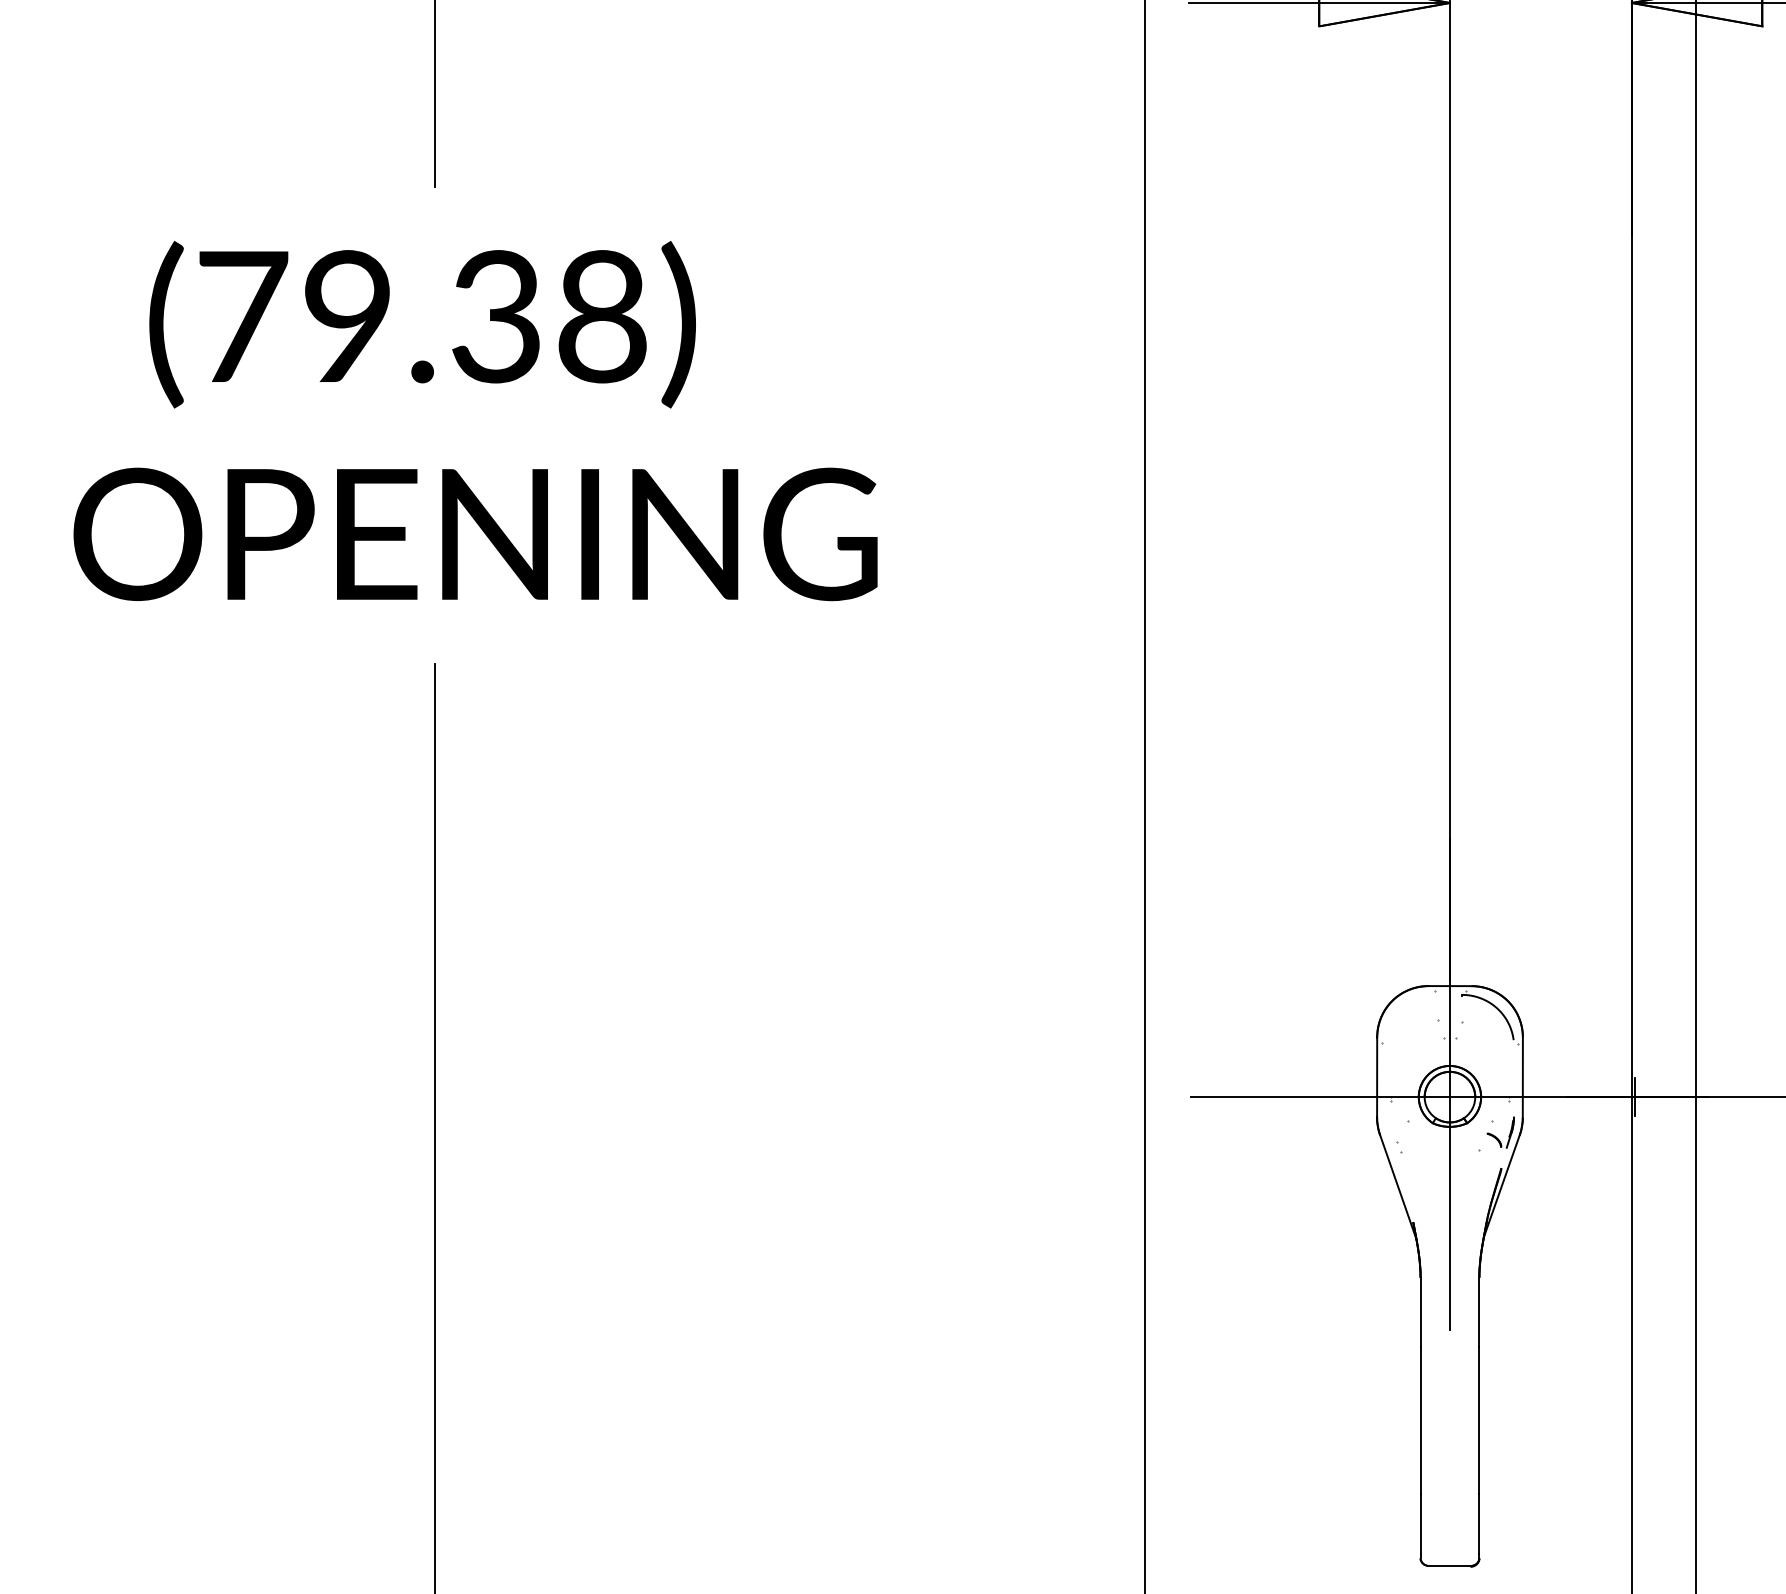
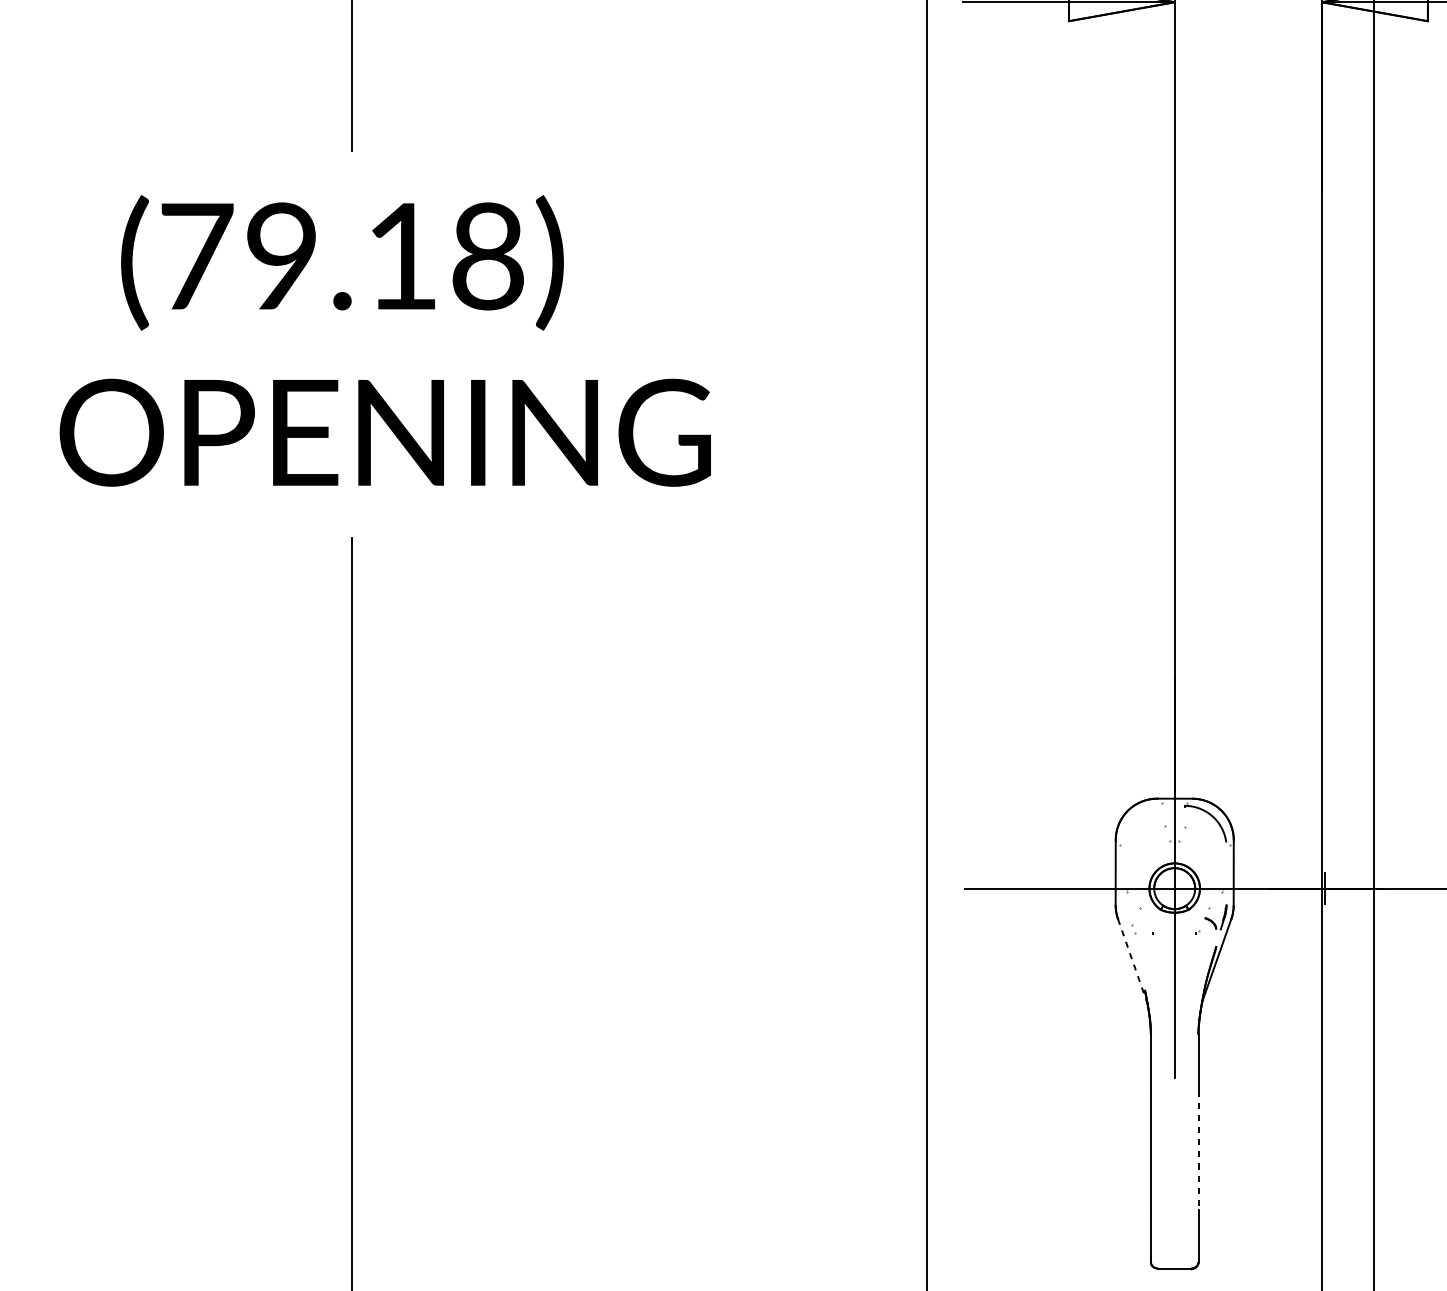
text: (495, 316) -> (401, 256), (79.38) -> (79.18)
line: (1398, 1187) -> (1133, 961), solid -> dashed
line: (1479, 1420) -> (1198, 1150), solid -> dashed

